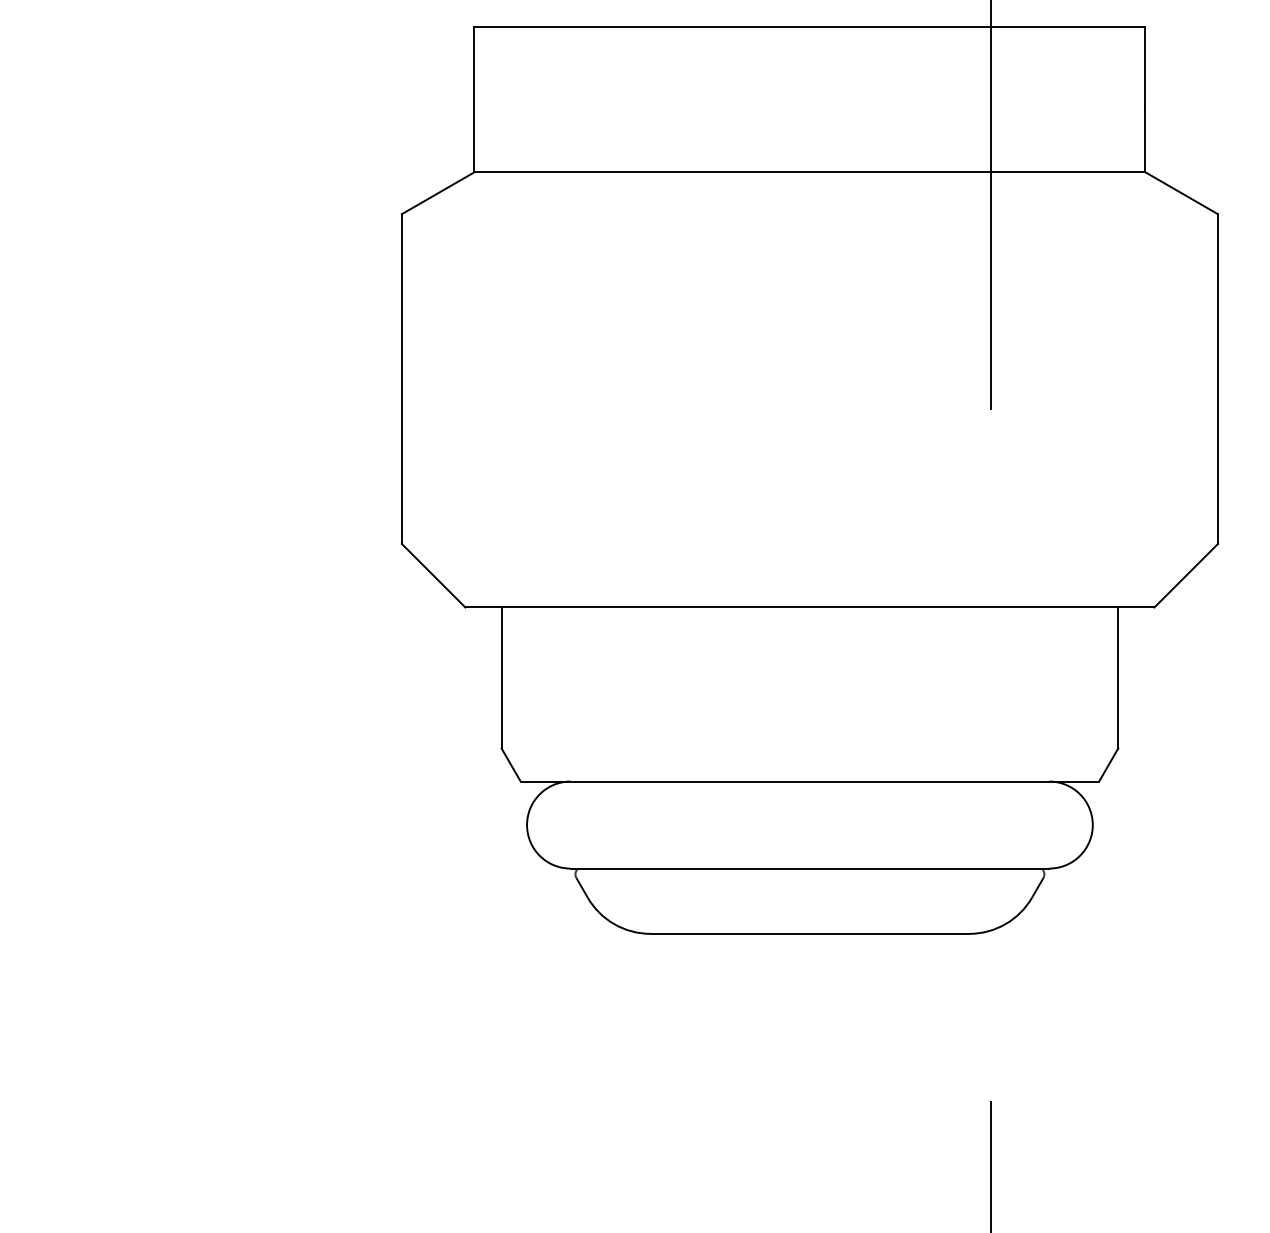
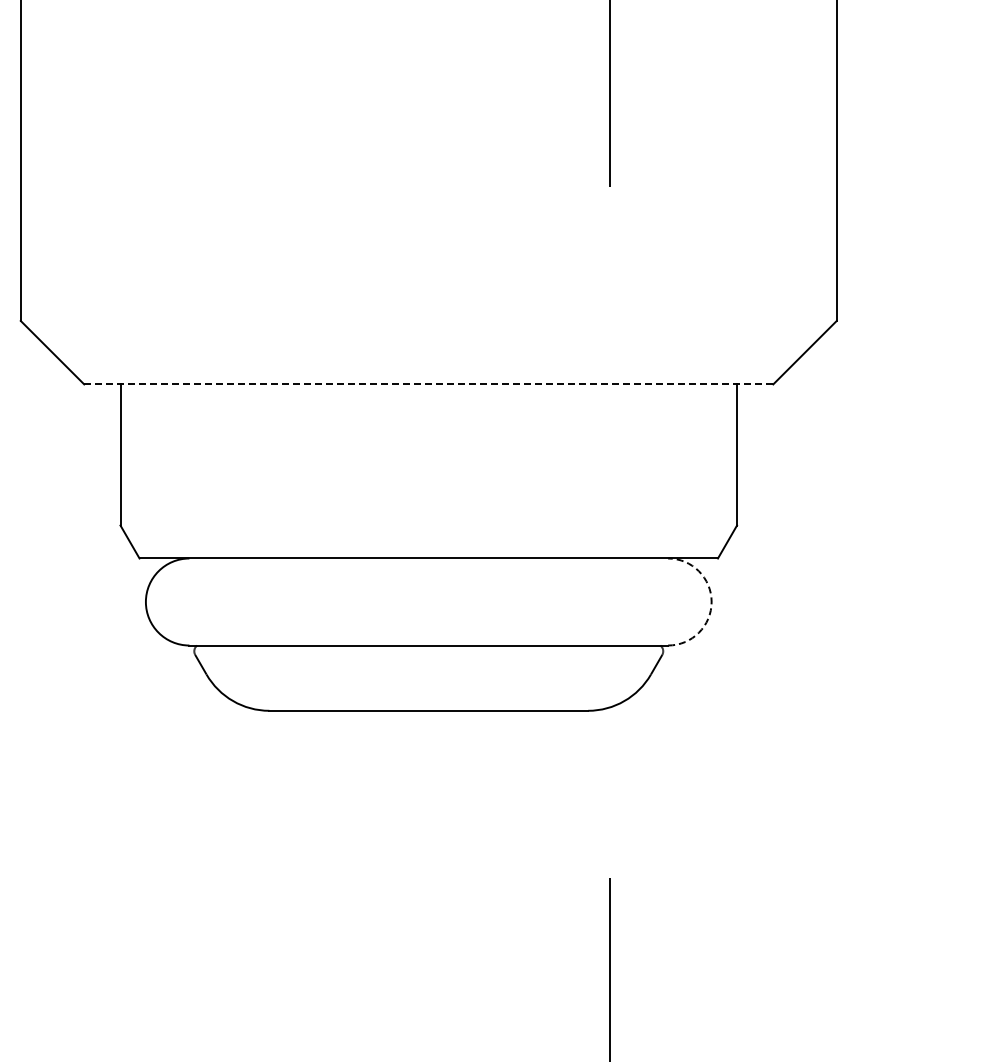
line: (809, 607) -> (428, 384), solid -> dashed
arc: (1092, 825) -> (711, 602), solid -> dashed

